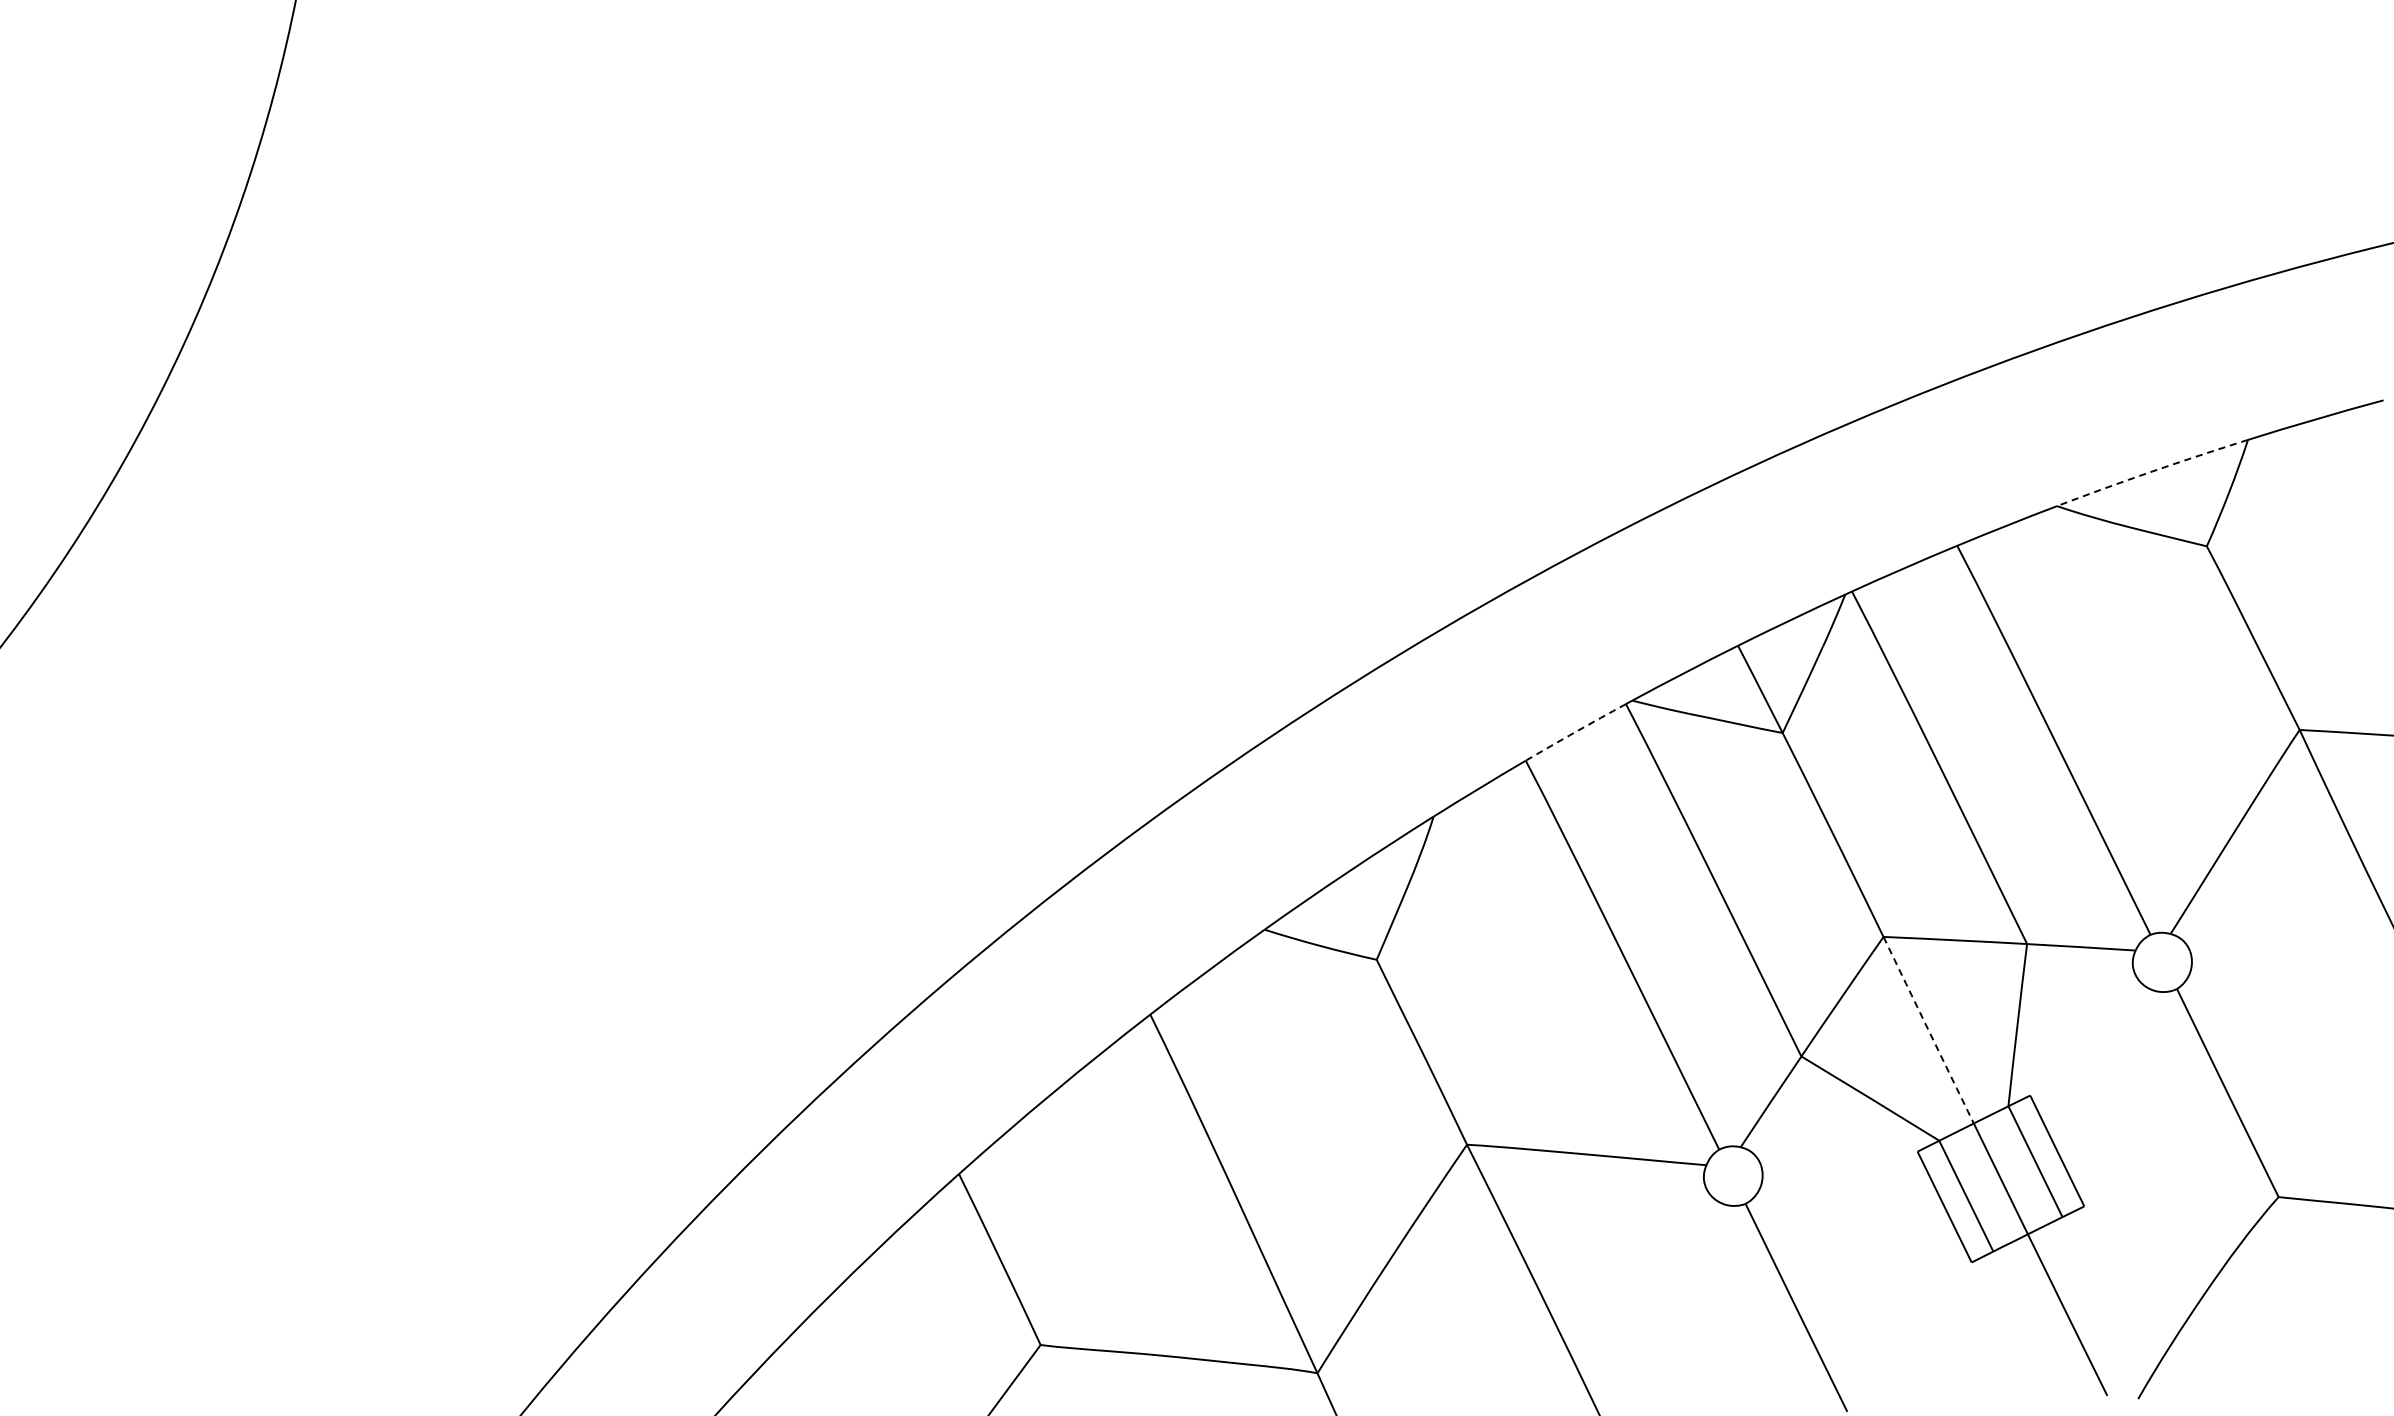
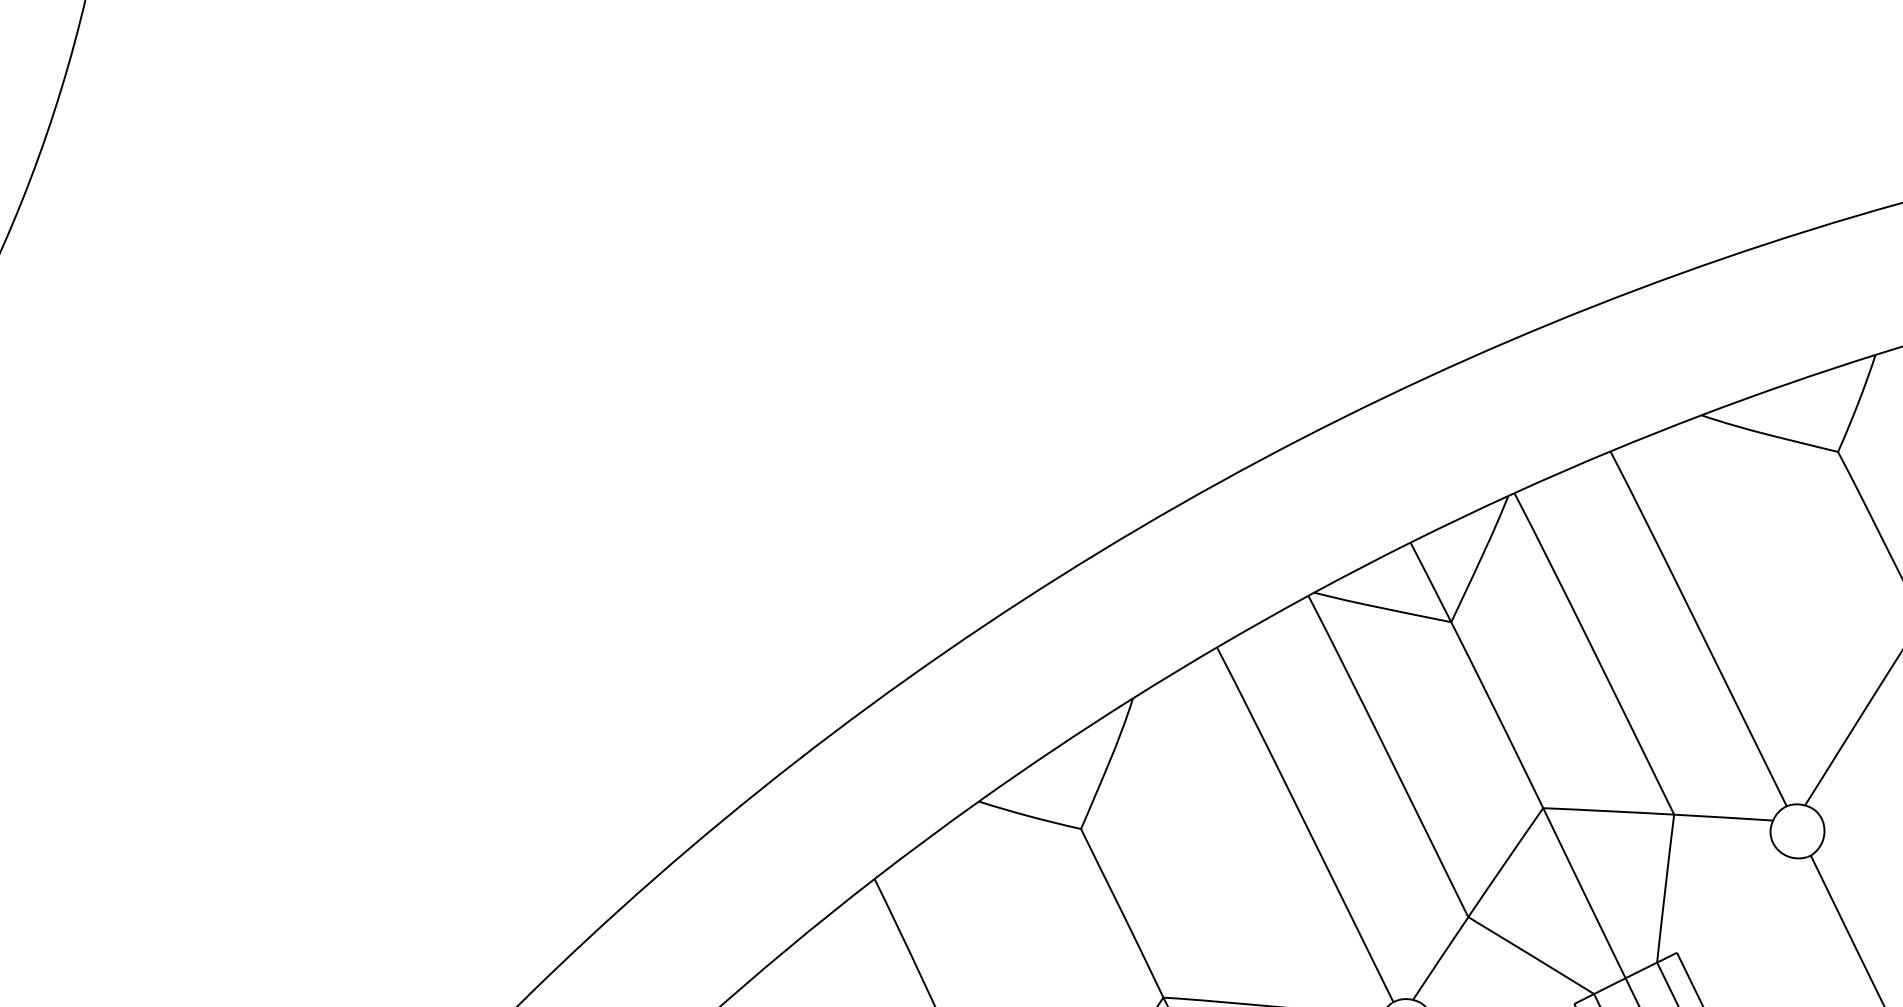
arc: (2152, 471) -> (1788, 383), dashed -> solid
arc: (1575, 732) -> (1262, 621), dashed -> solid
arc: (1928, 1030) -> (1584, 893), dashed -> solid

